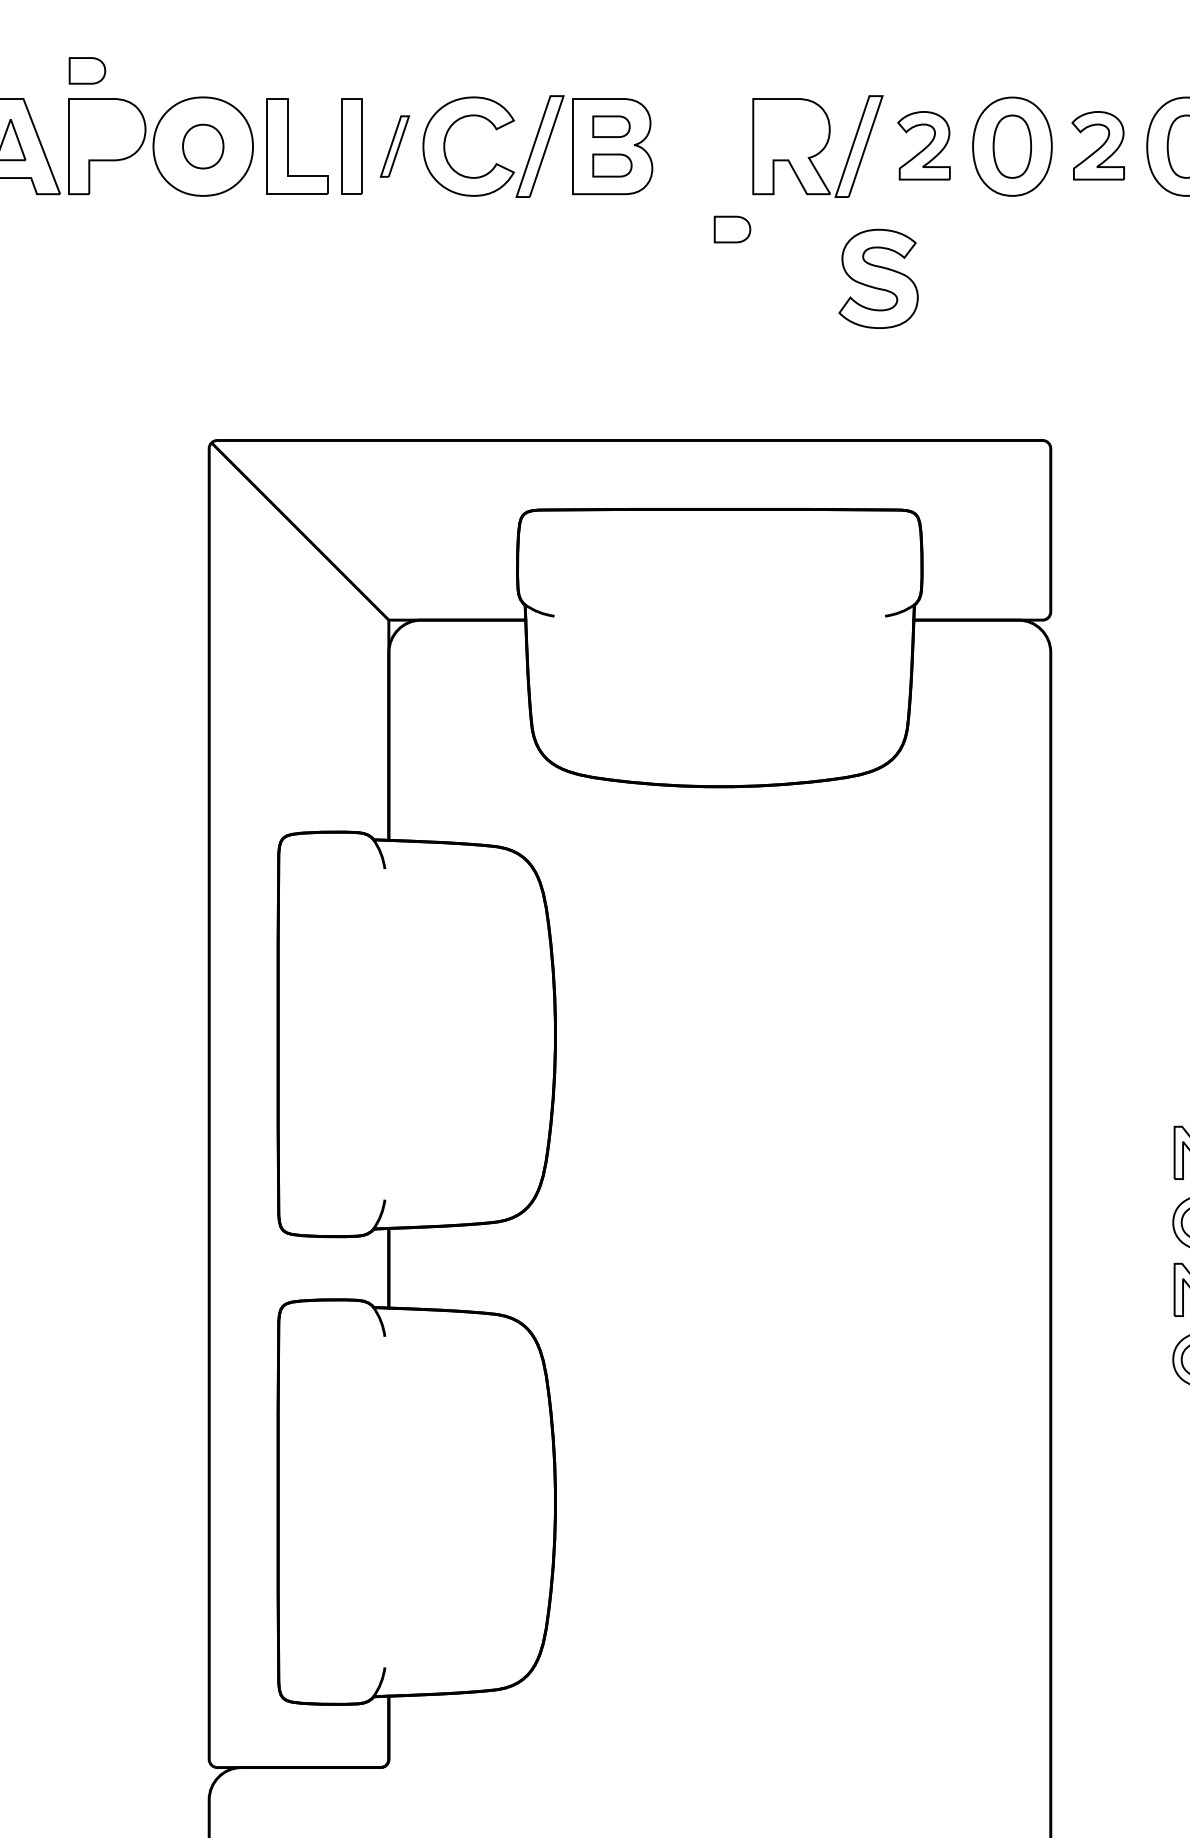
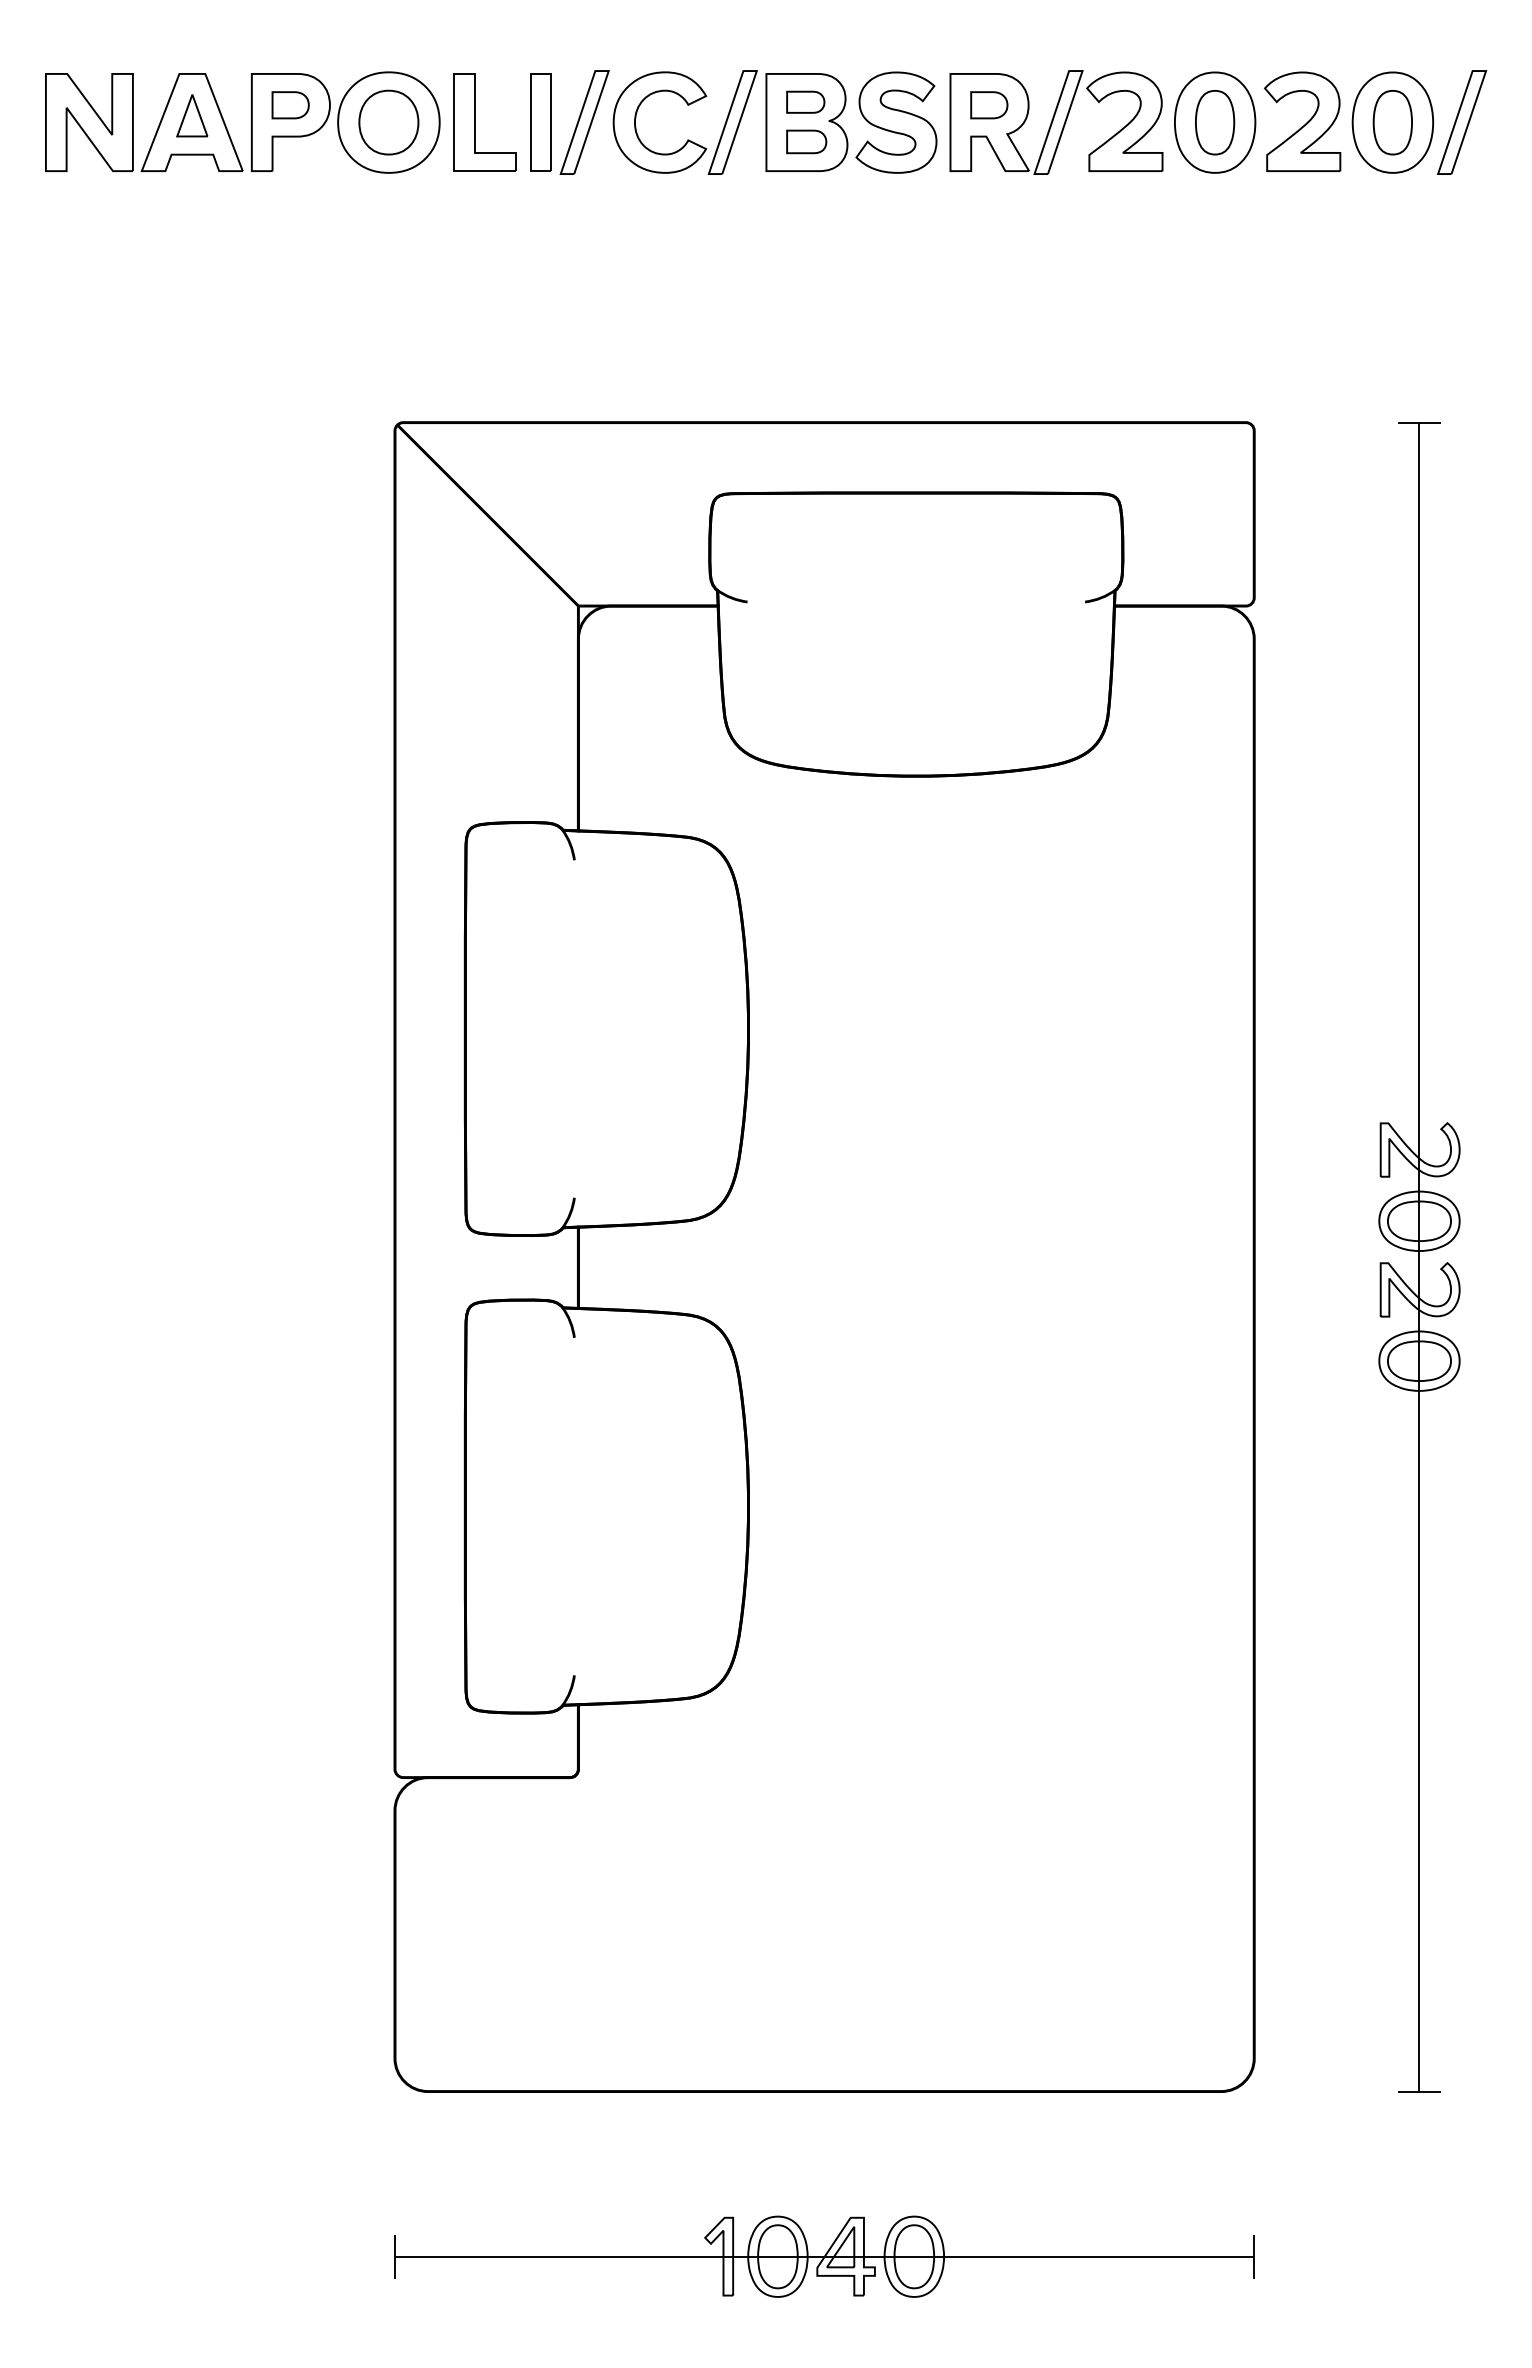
part: (87, 71) -> (290, 105), moved
part: (923, 145) -> (1124, 121), size x1.43
part: (1098, 145) -> (1302, 121), size x1.43
part: (202, 146) -> (388, 122), size x1.43
part: (394, 146) -> (584, 122), size x1.67
part: (732, 229) -> (989, 105), moved
part: (878, 278) -> (896, 122), moved

